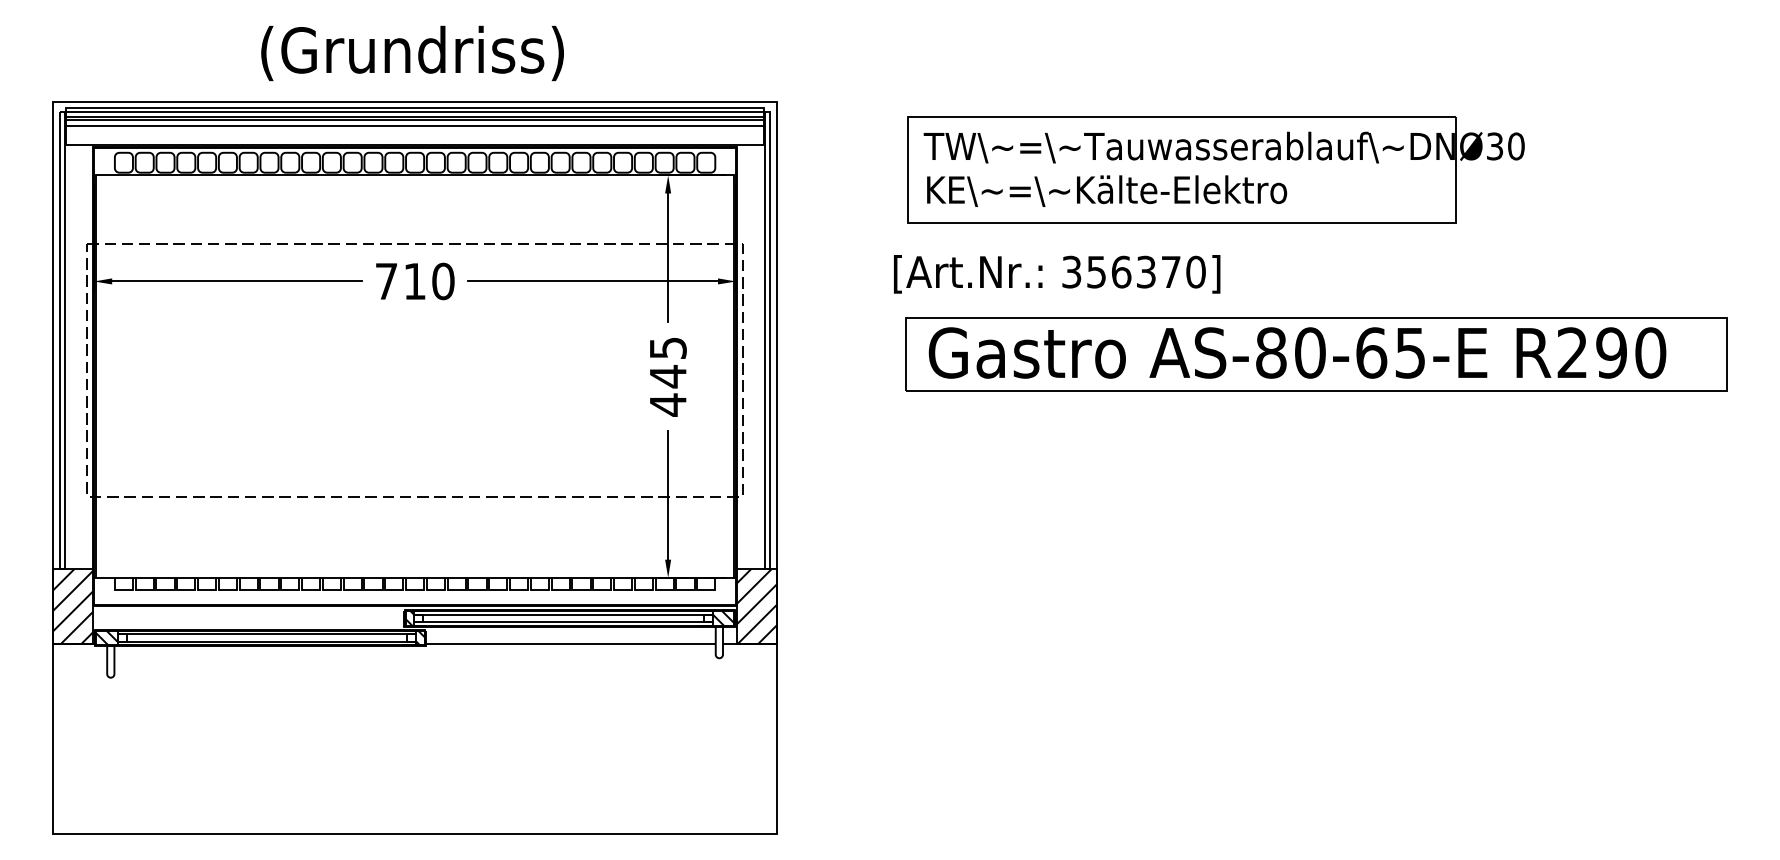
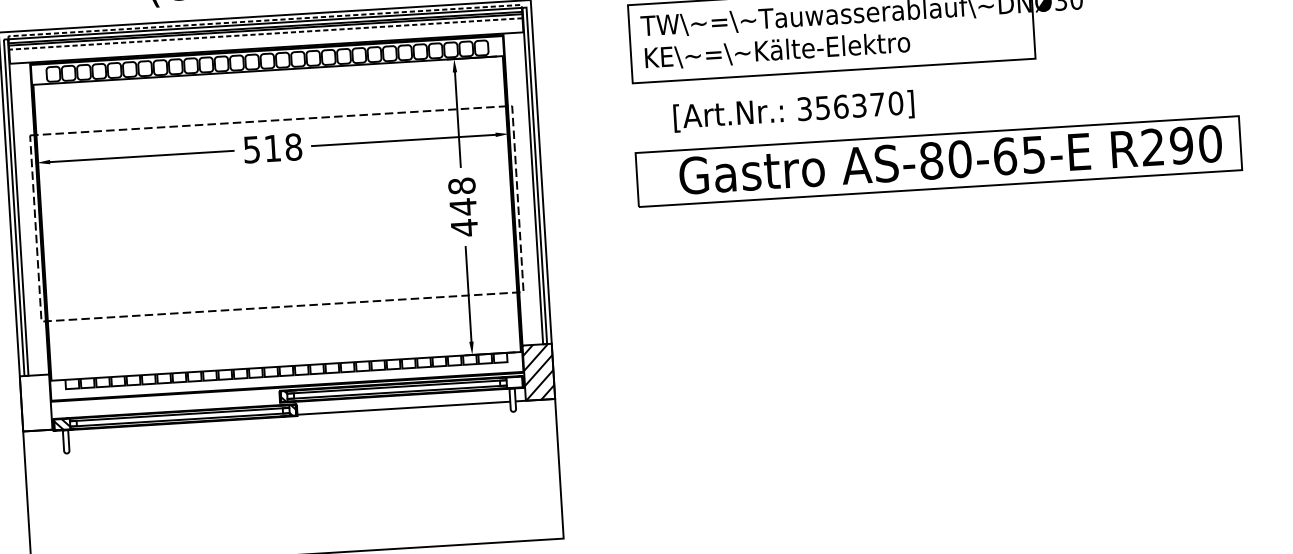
line: (415, 107) -> (265, 20), solid -> dashed
line: (414, 125) -> (265, 33), solid -> dashed
text: (1057, 274) -> (794, 111), moved
text: (415, 281) -> (273, 148), 710 -> 518
text: (667, 348) -> (461, 186), 445 -> 448
text: (1297, 352) -> (950, 159), moved
hatch: (73, 606) -> (36, 402), removed
hatch: (722, 618) -> (514, 382), removed

